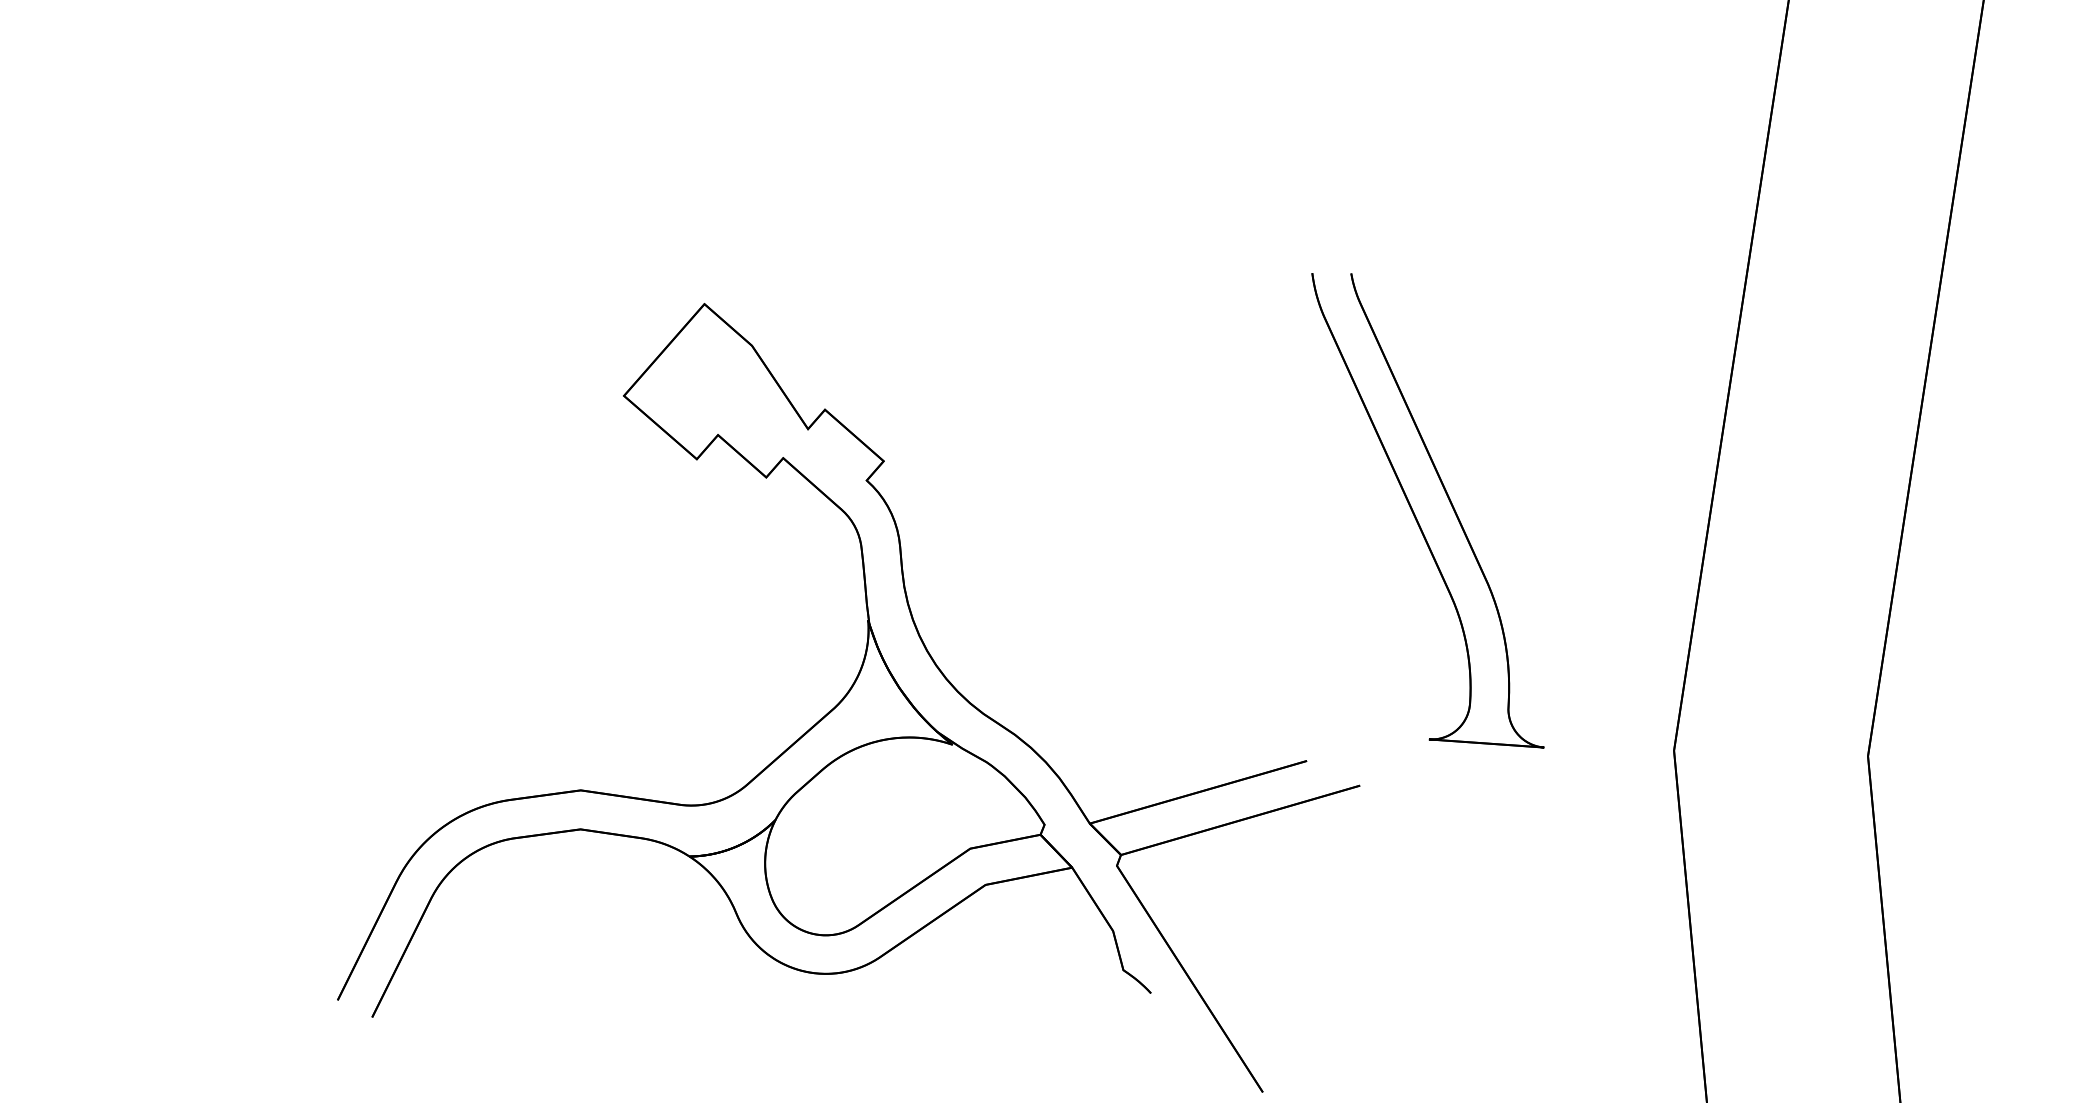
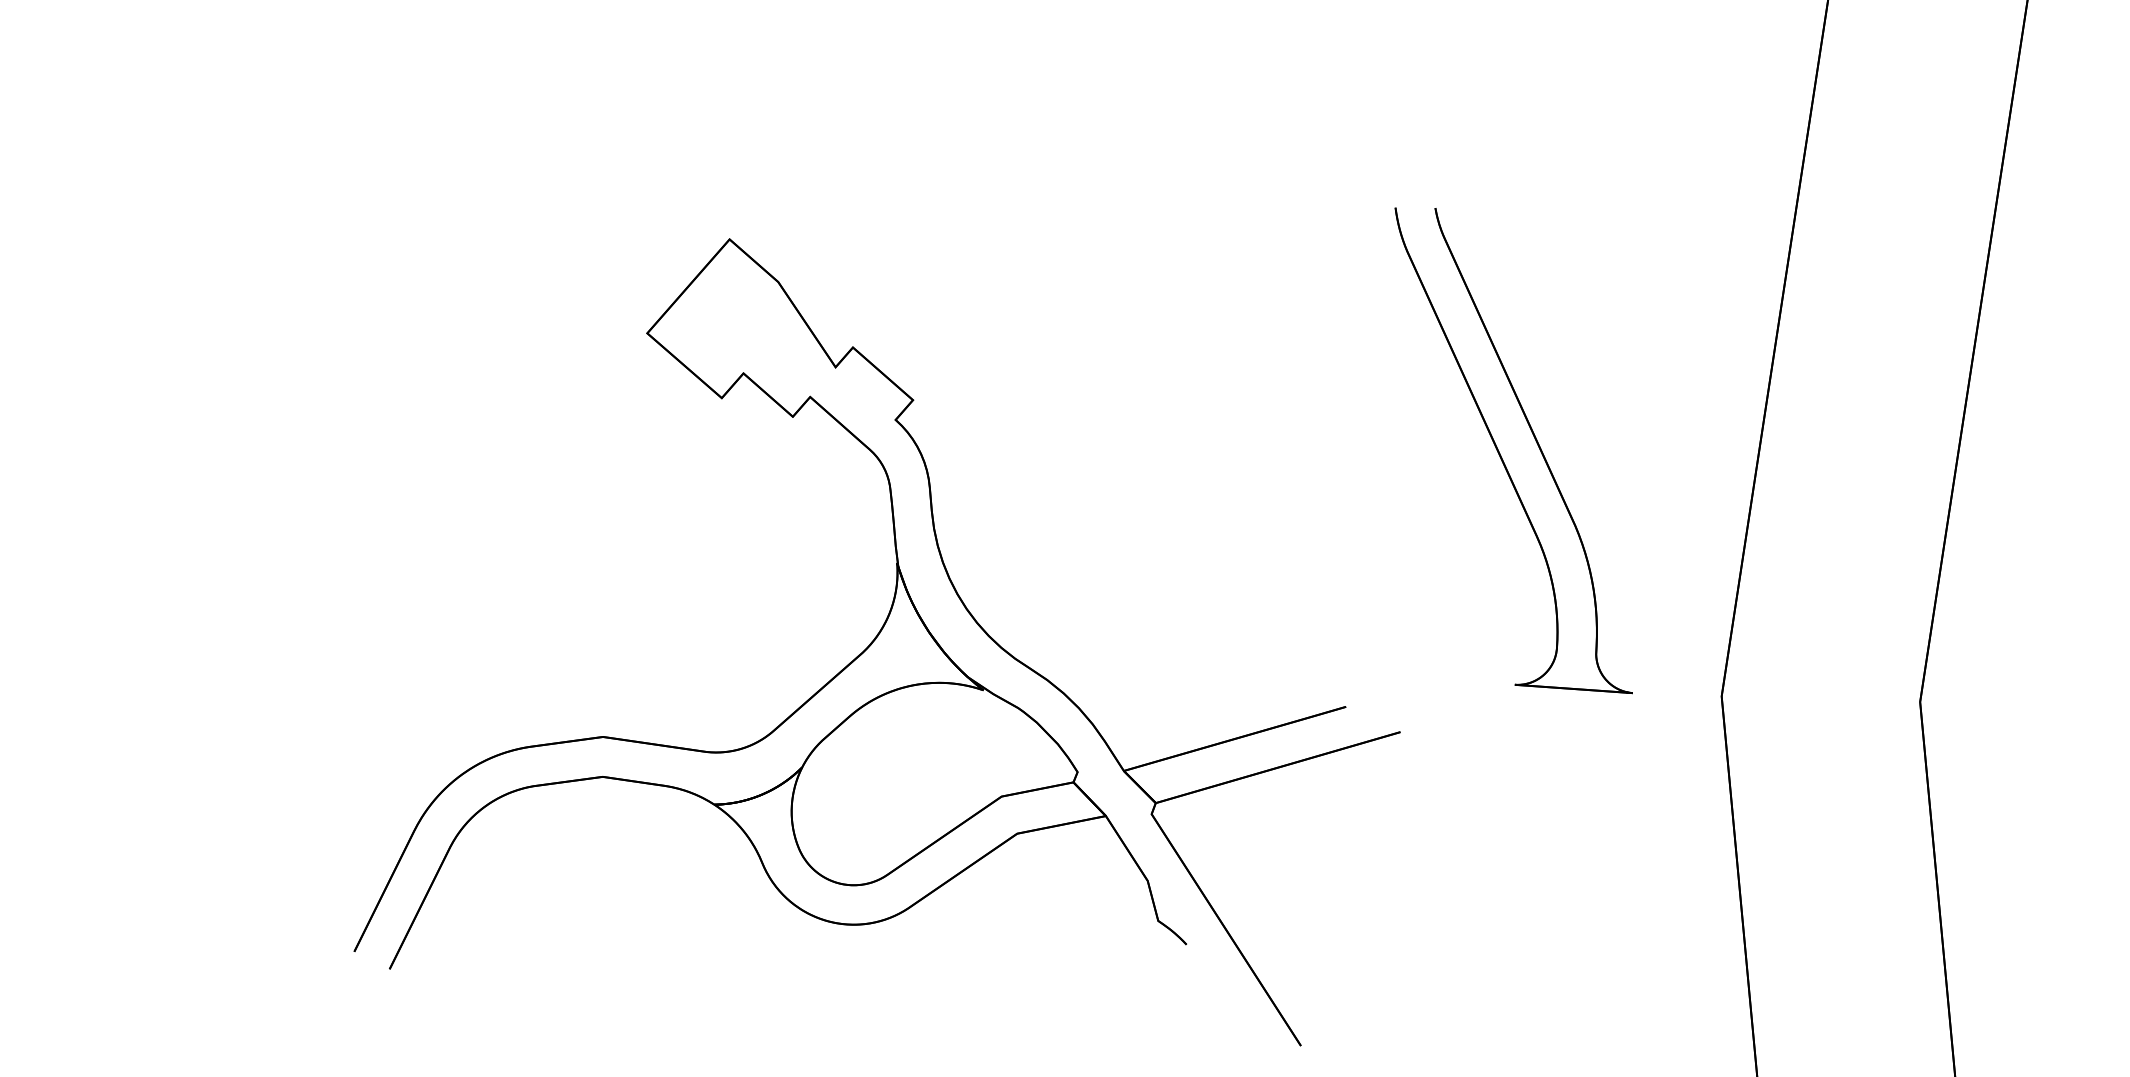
part: (1416, 516) -> (1502, 456), moved

